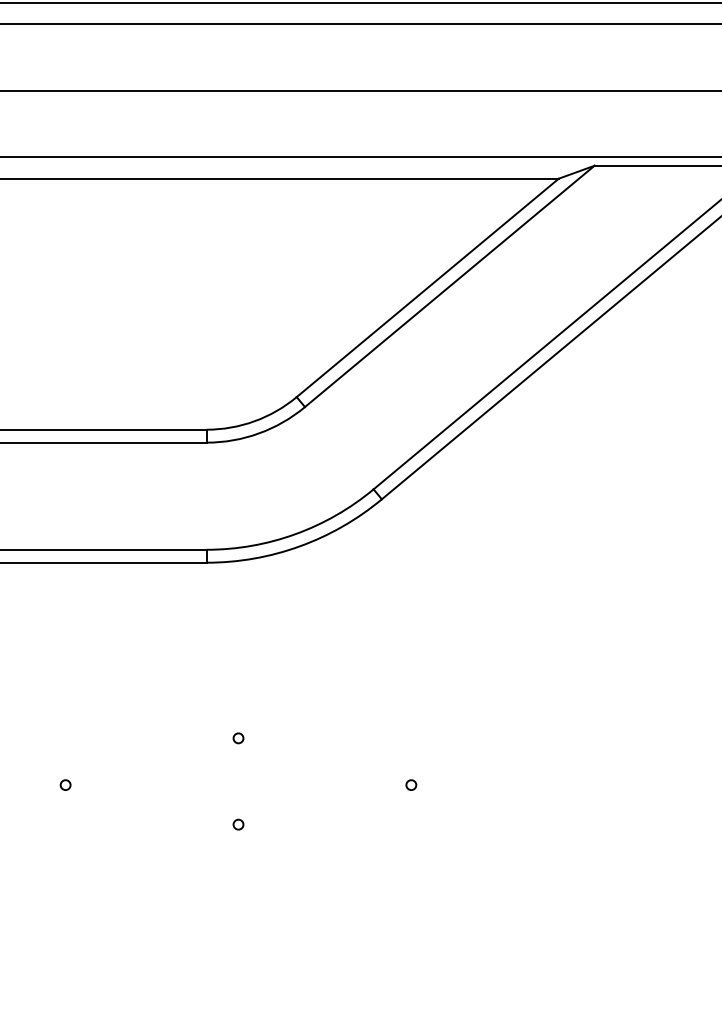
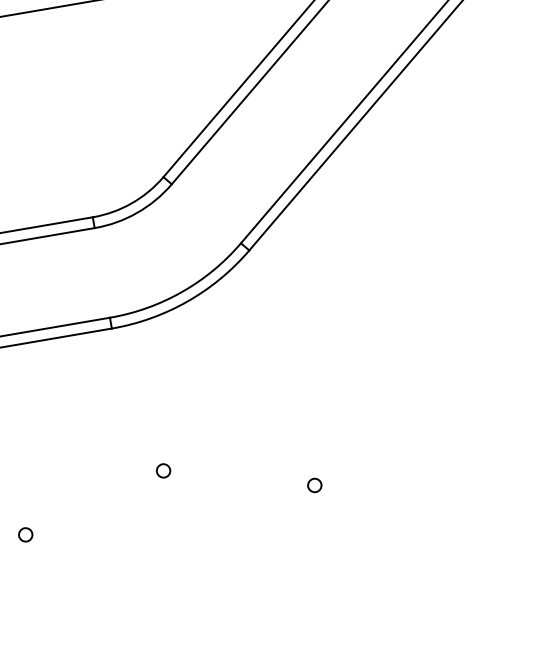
circle: (238, 738) -> (163, 471), size x1.6
circle: (65, 784) -> (25, 534), size x1.6
circle: (411, 784) -> (314, 484), size x1.6
circle: (238, 824) -> (175, 543), removed

